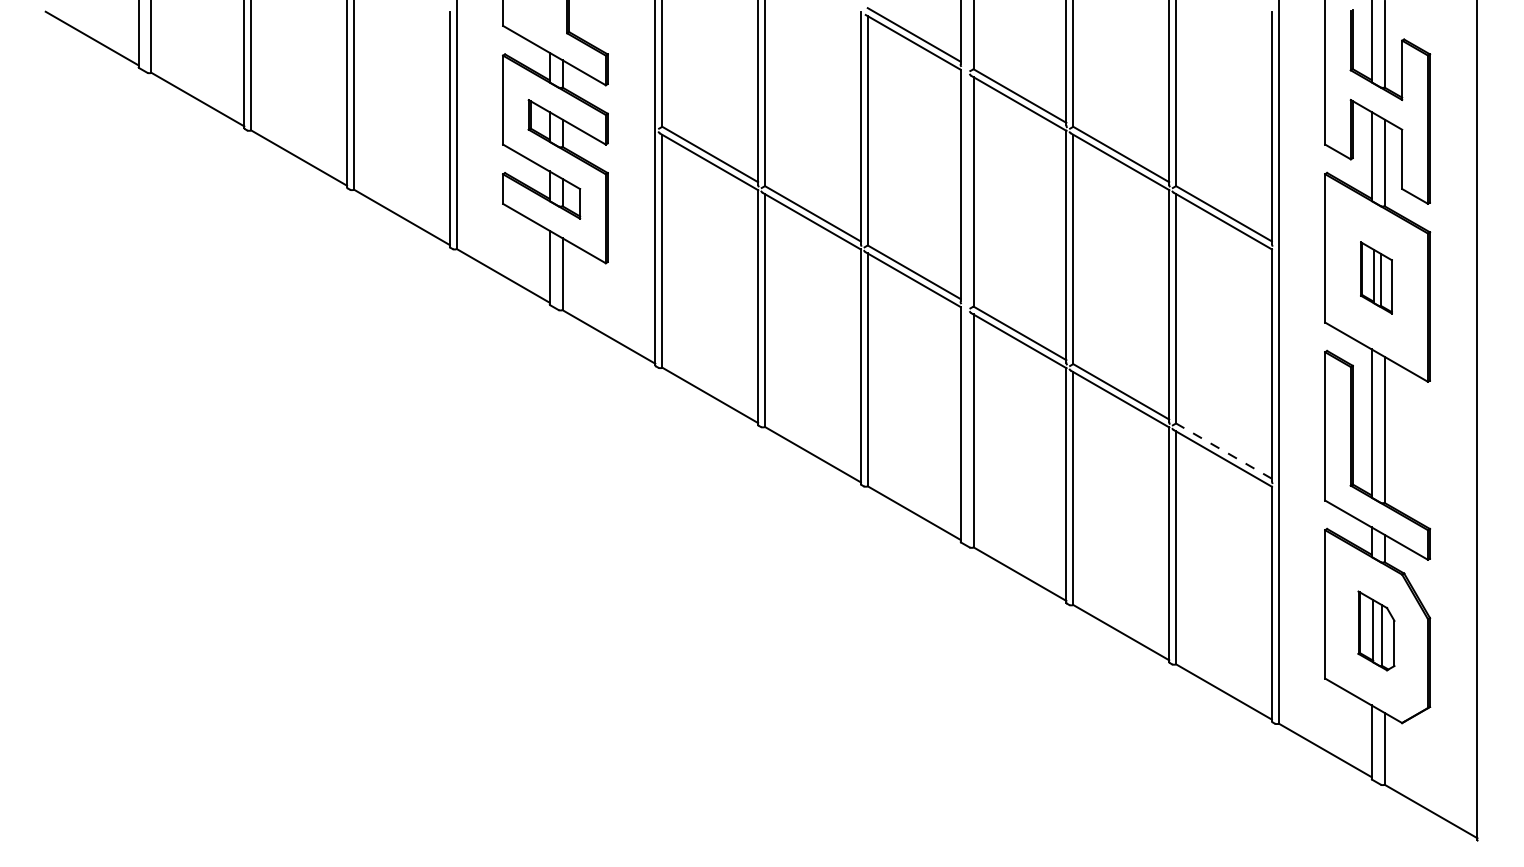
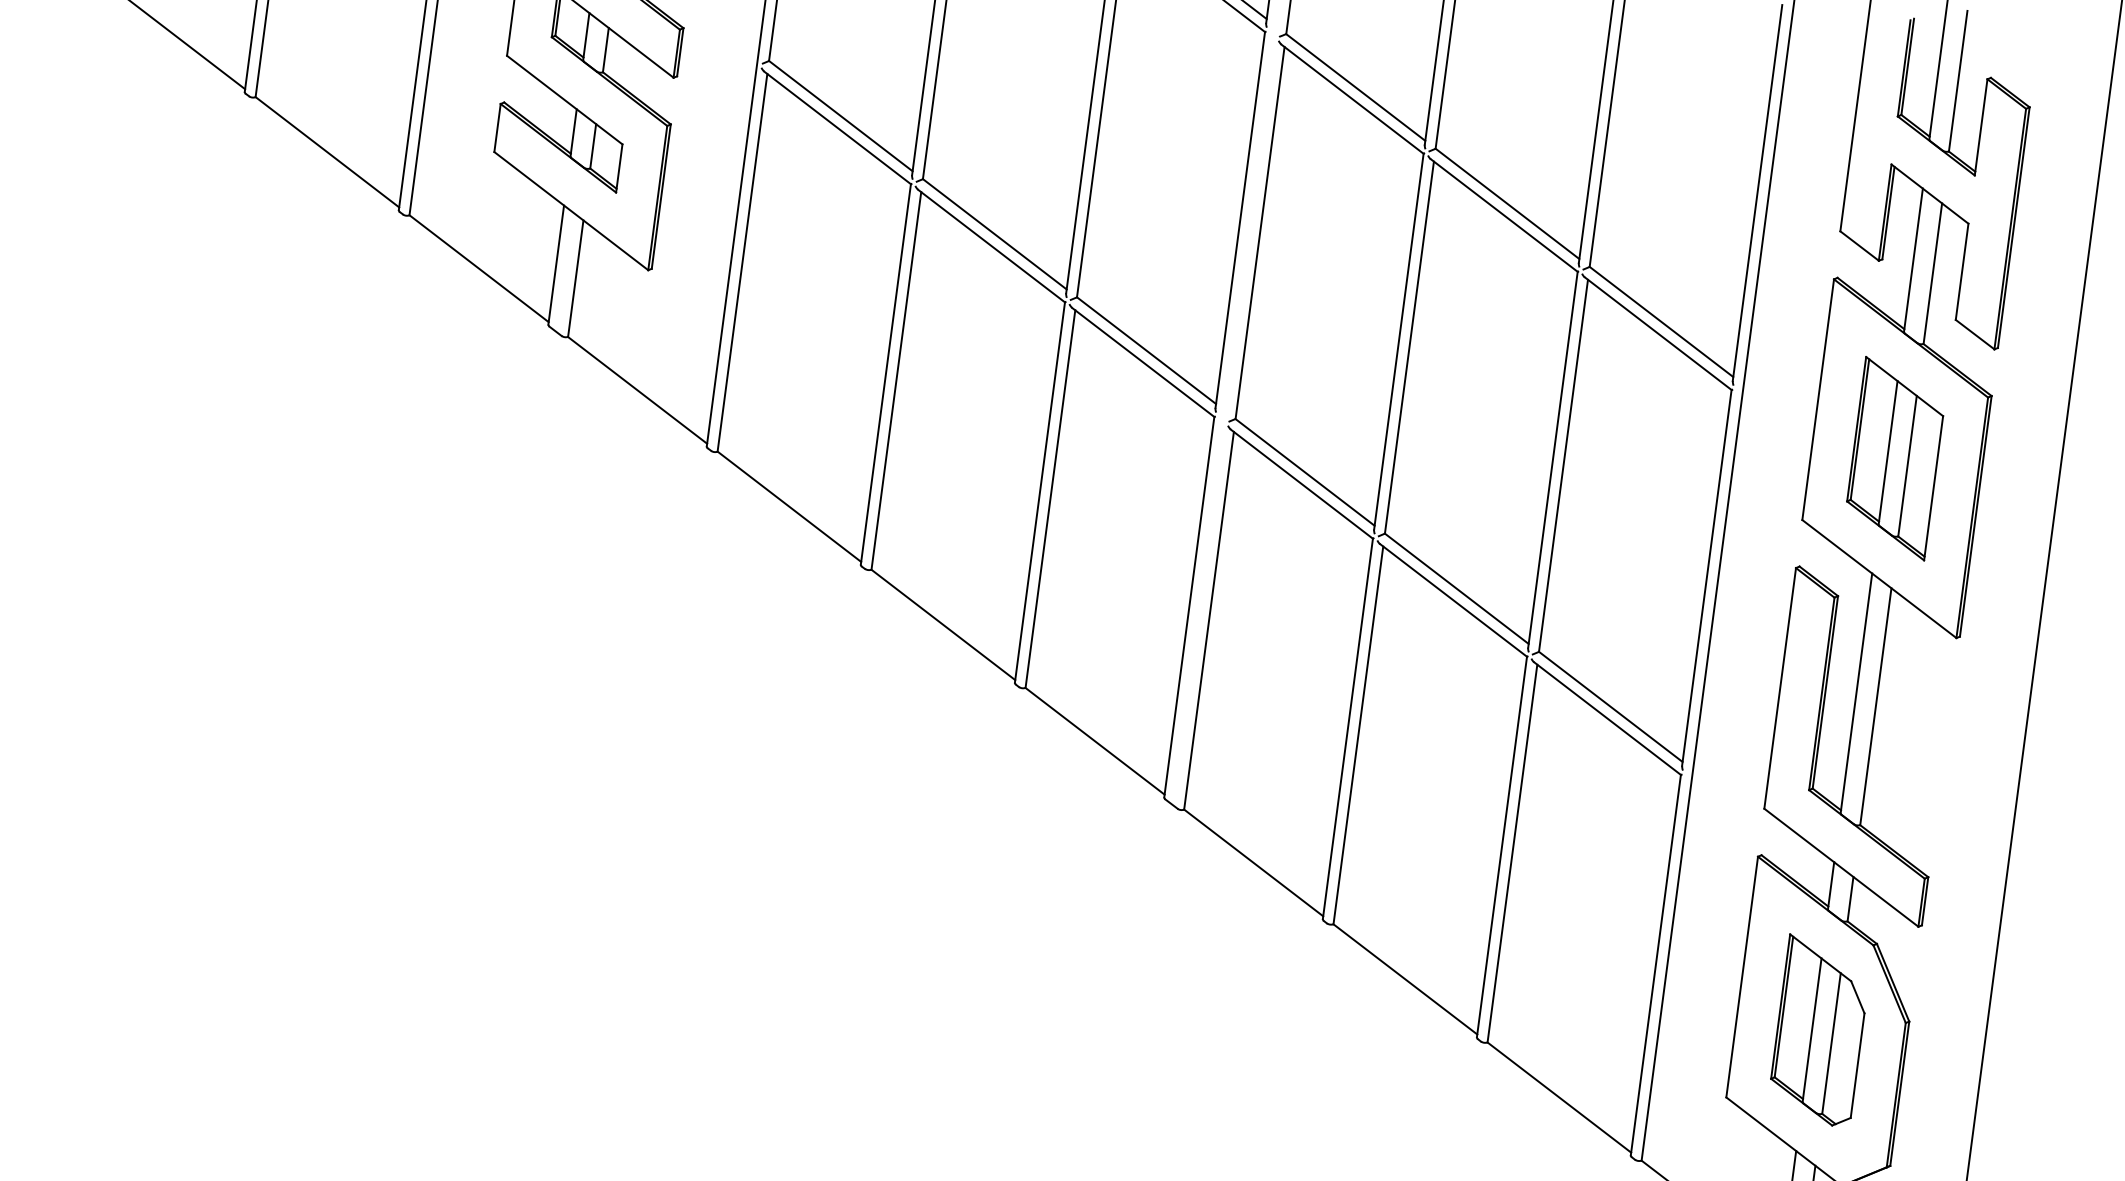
part: (1376, 277) -> (1895, 457), size x1.67
line: (1223, 450) -> (1610, 705), dashed -> solid
part: (1376, 630) -> (1819, 1030), size x1.43

